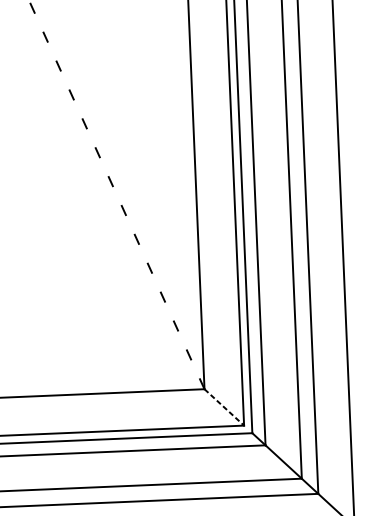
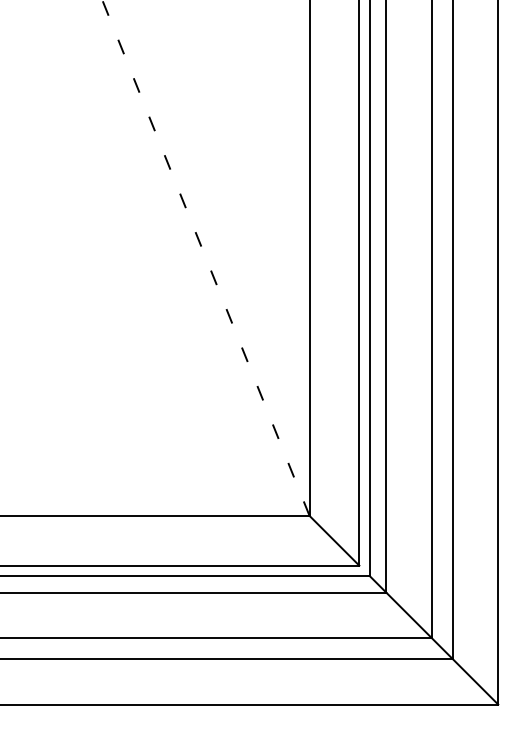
line: (224, 407) -> (334, 541), dashed -> solid

